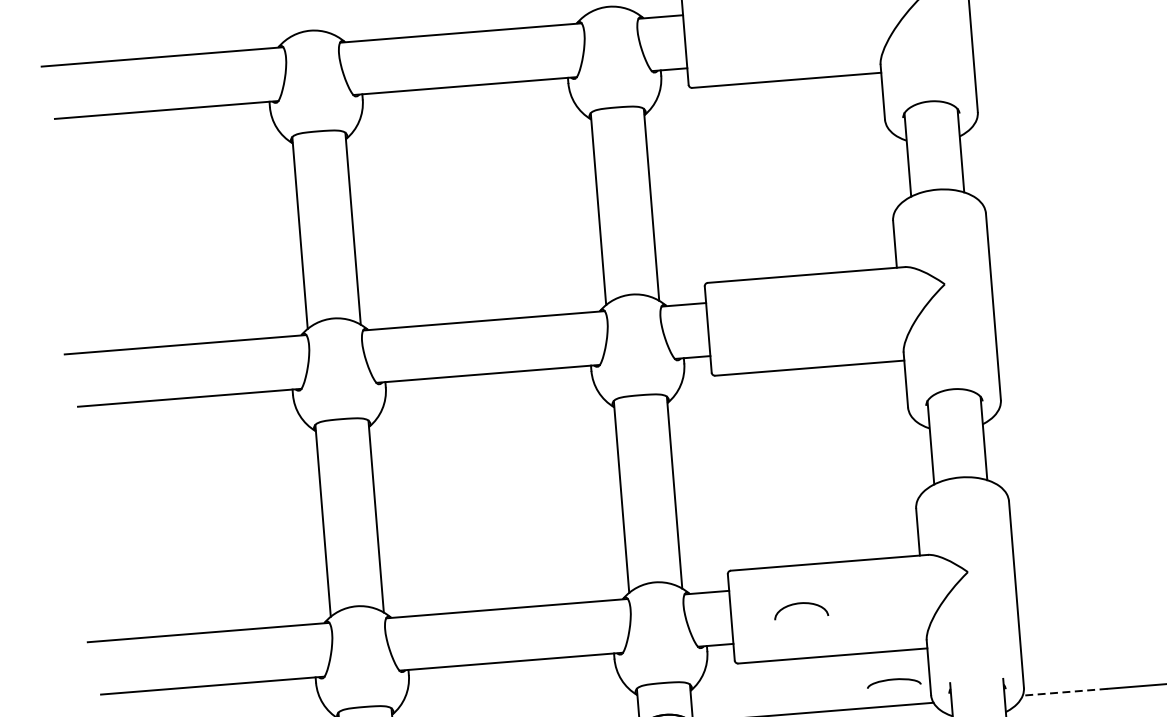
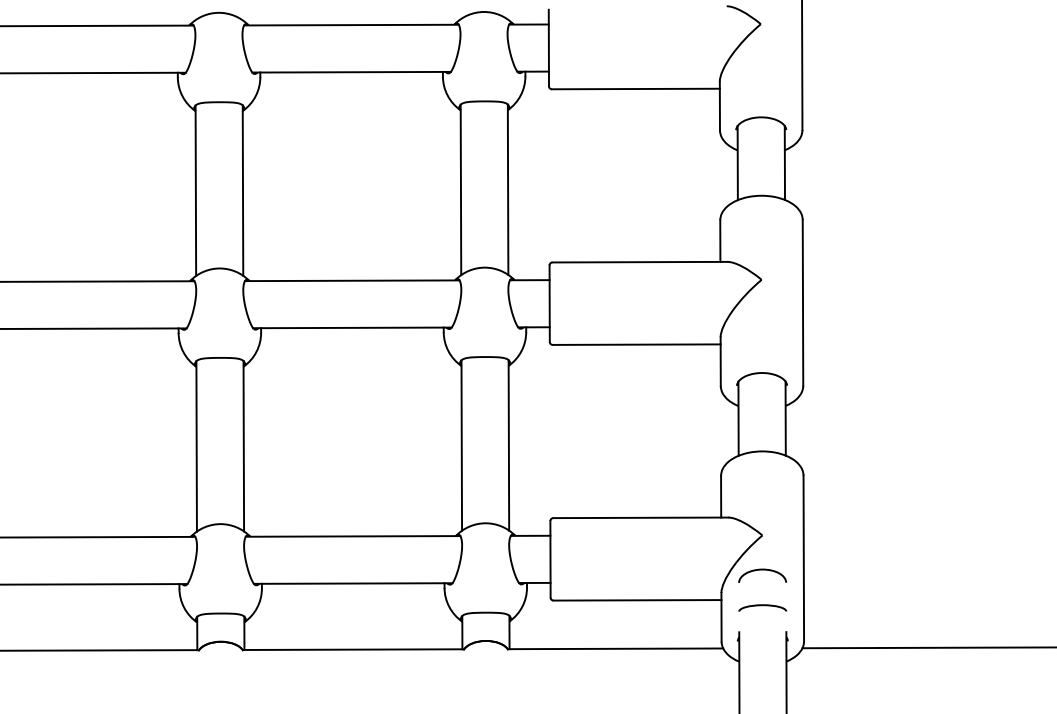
curve: (800, 604) -> (762, 570), moved
curve: (893, 680) -> (762, 606), moved
line: (1065, 692) -> (840, 648), dashed -> solid

